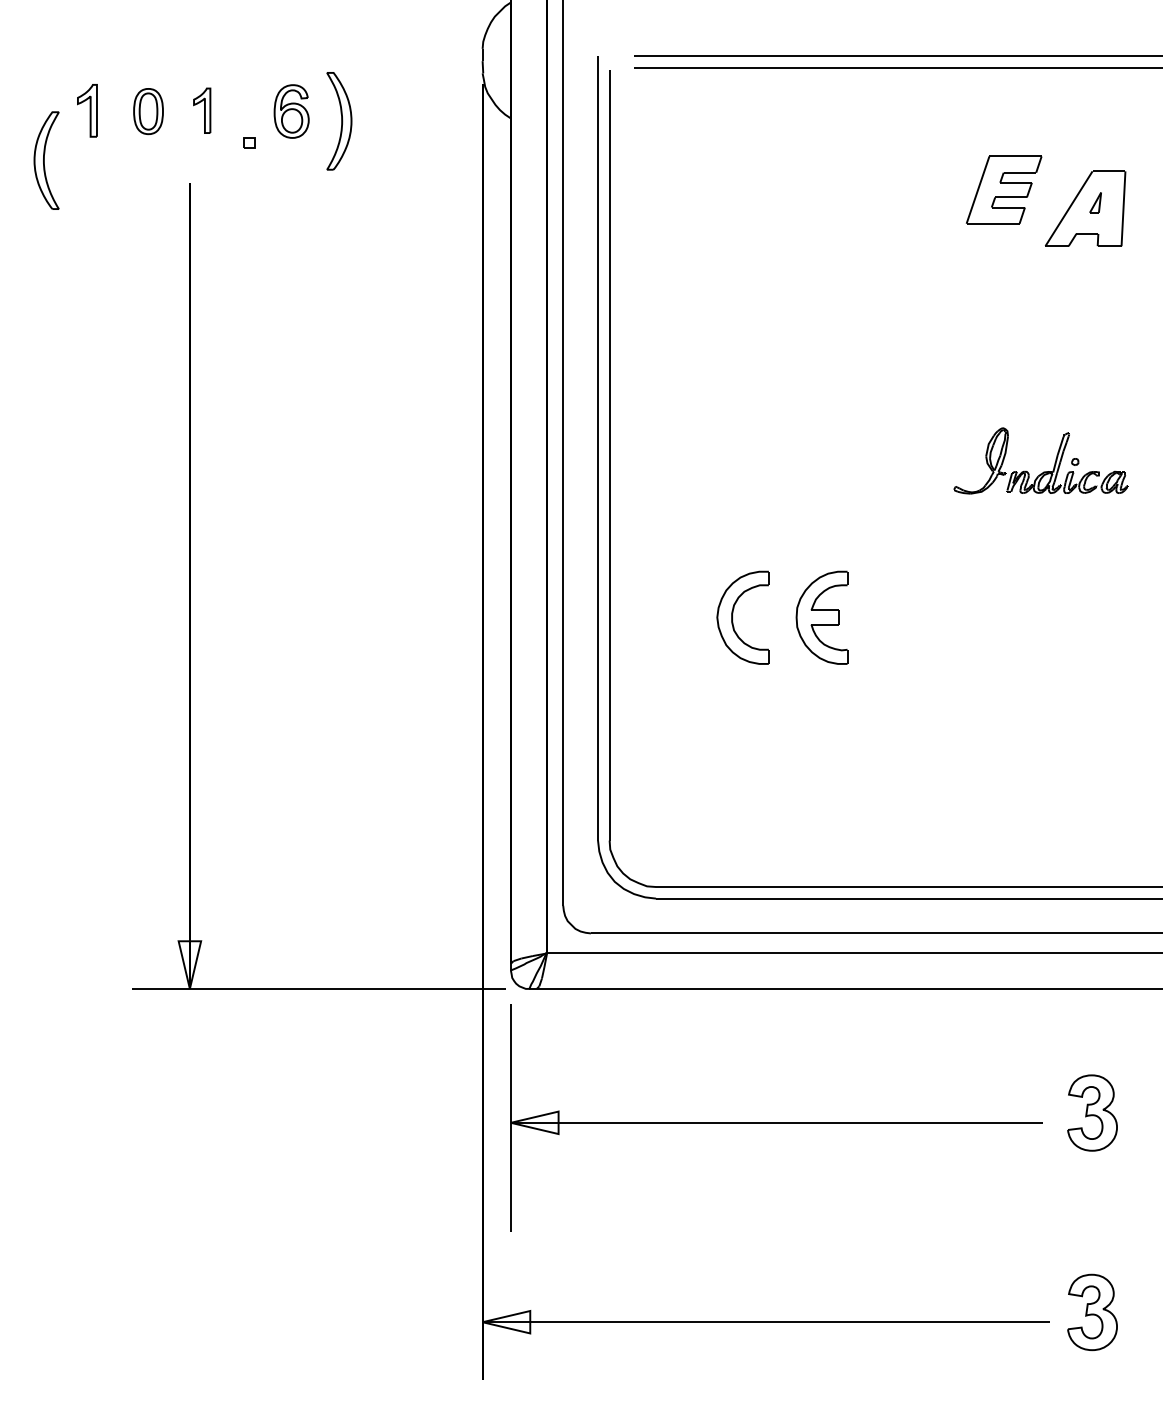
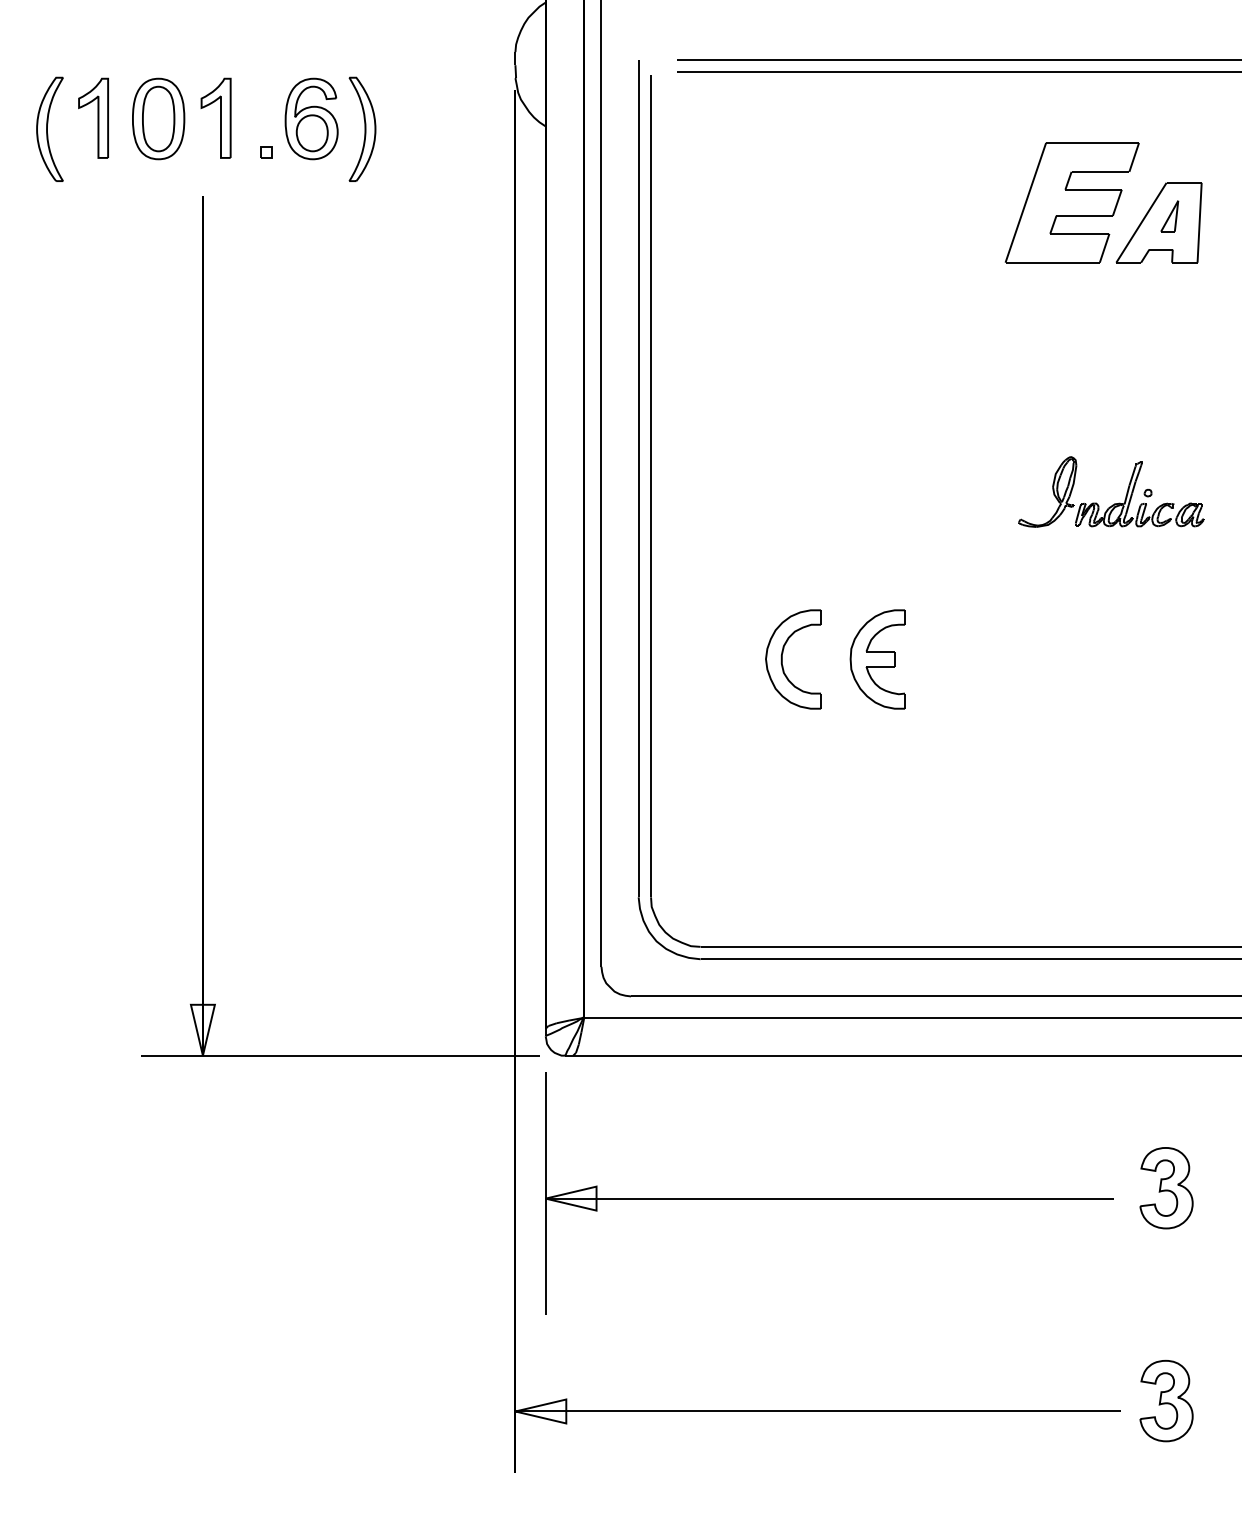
part: (87, 110) -> (93, 117), size x1.43
part: (201, 110) -> (215, 117), size x1.67
part: (148, 111) -> (158, 118), size x1.67
part: (291, 111) -> (311, 118), size x1.43
part: (46, 159) -> (49, 128), moved
part: (1003, 189) -> (1071, 202), size x1.67
part: (1095, 202) -> (1169, 216), size x1.43

